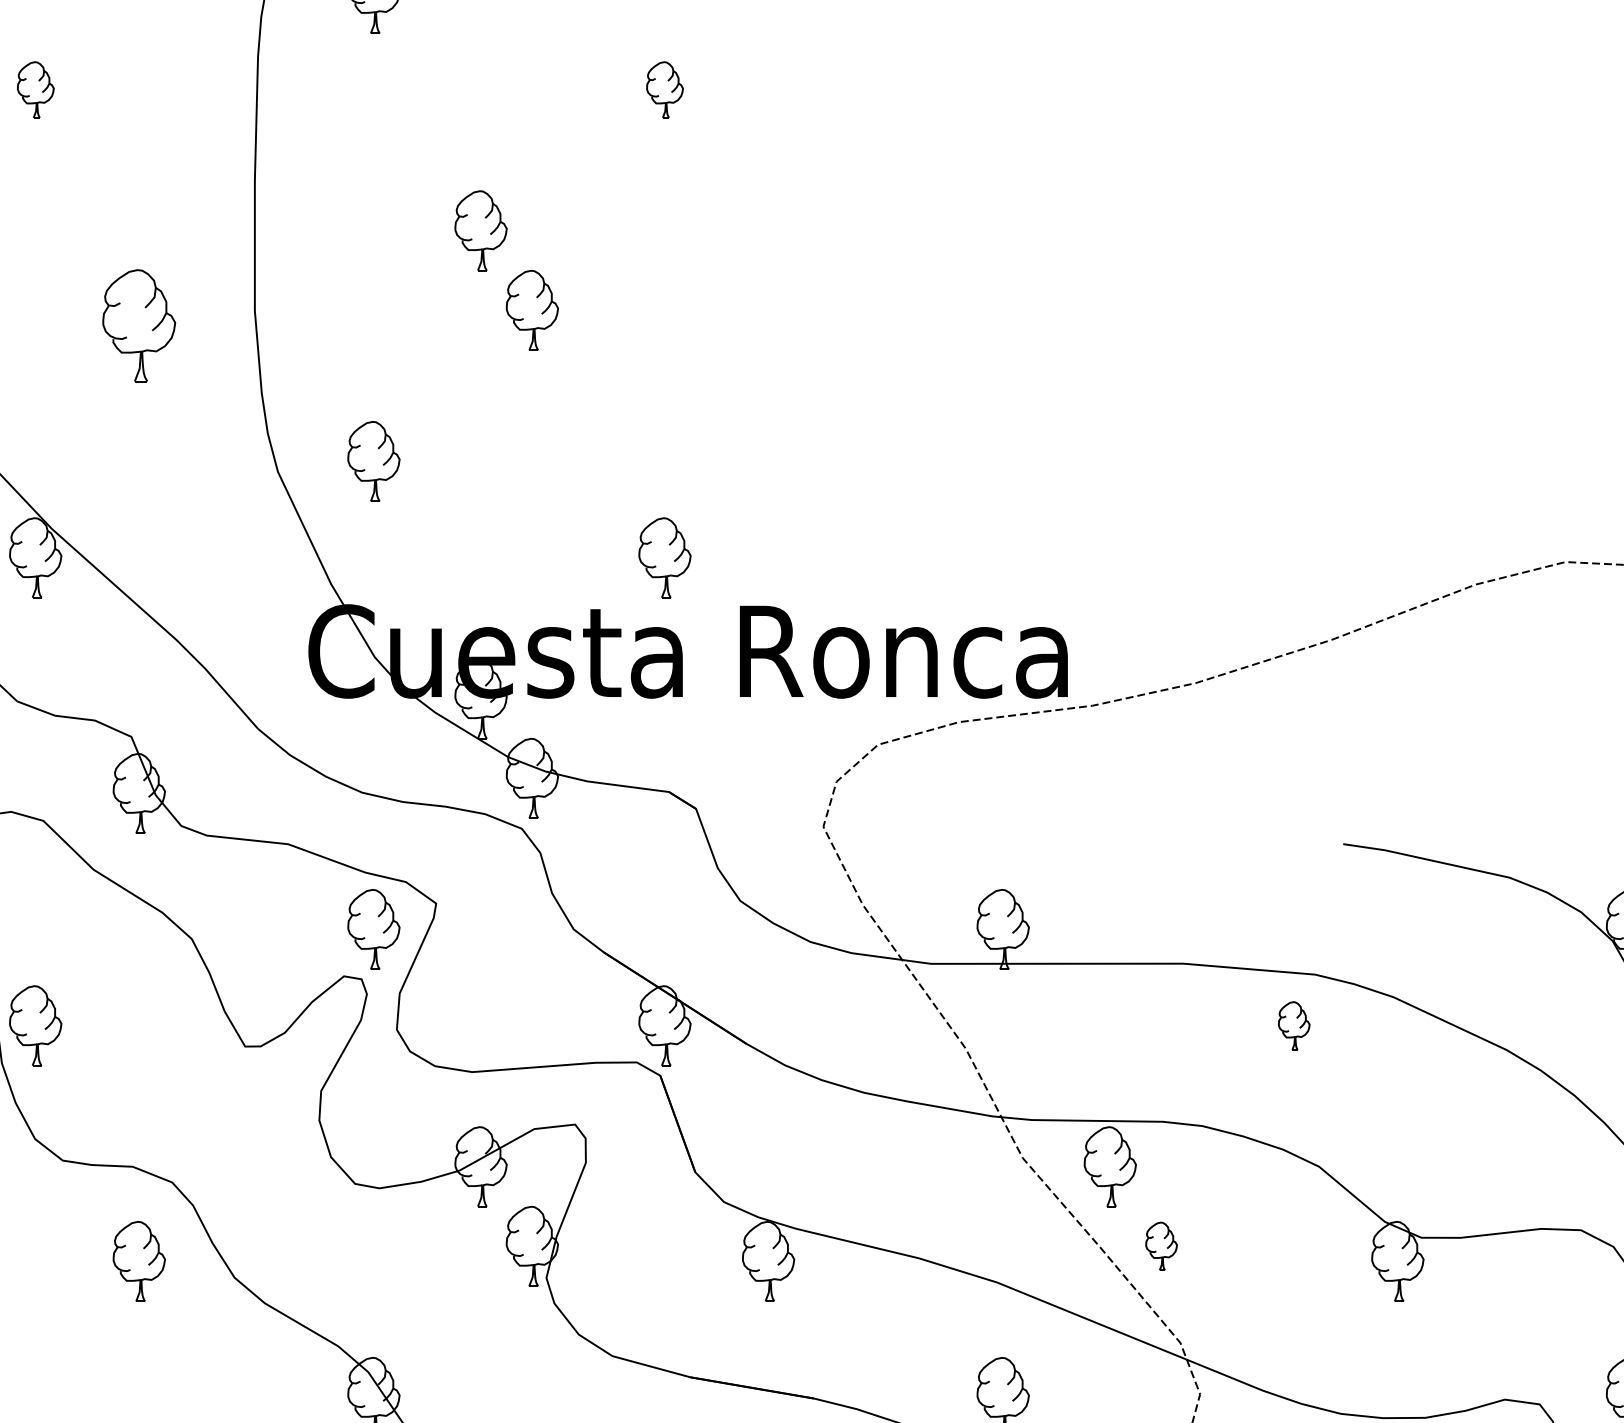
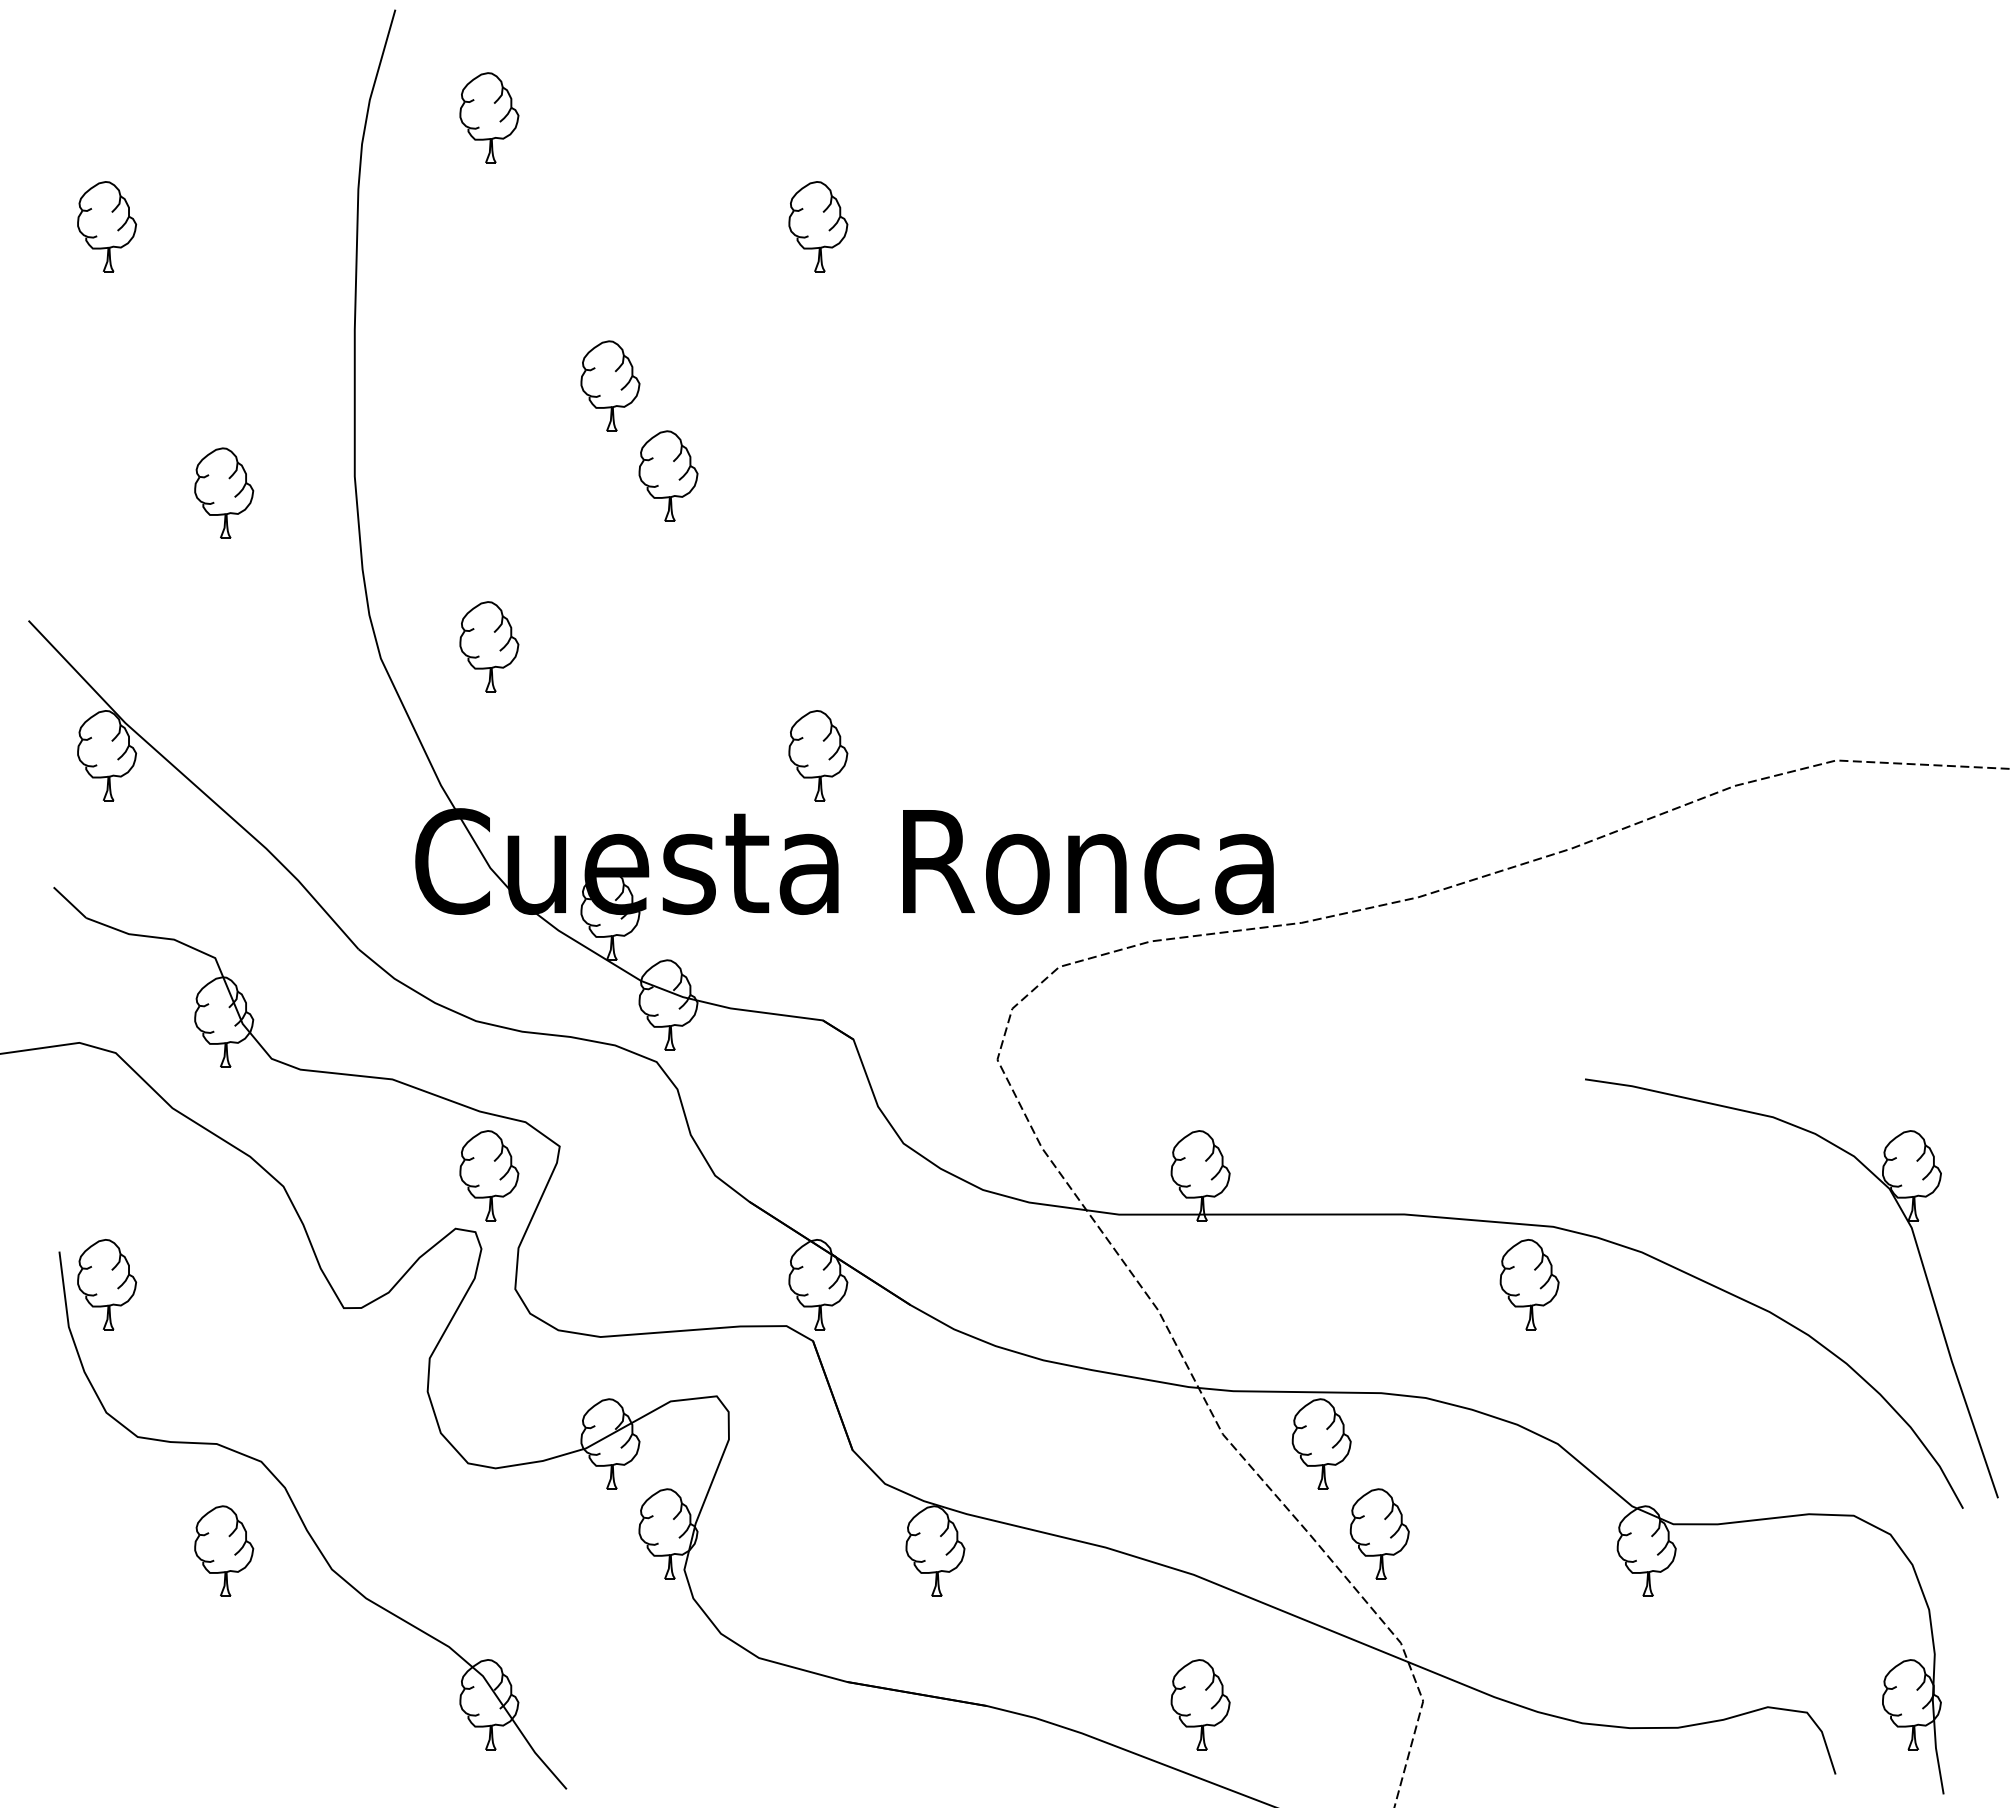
part: (36, 89) -> (107, 226), size x1.43
part: (665, 89) -> (818, 226), size x1.43
part: (139, 324) -> (224, 492), size x0.71
part: (1294, 1025) -> (1529, 1284), size x1.67
part: (1161, 1245) -> (1379, 1533), size x1.67

